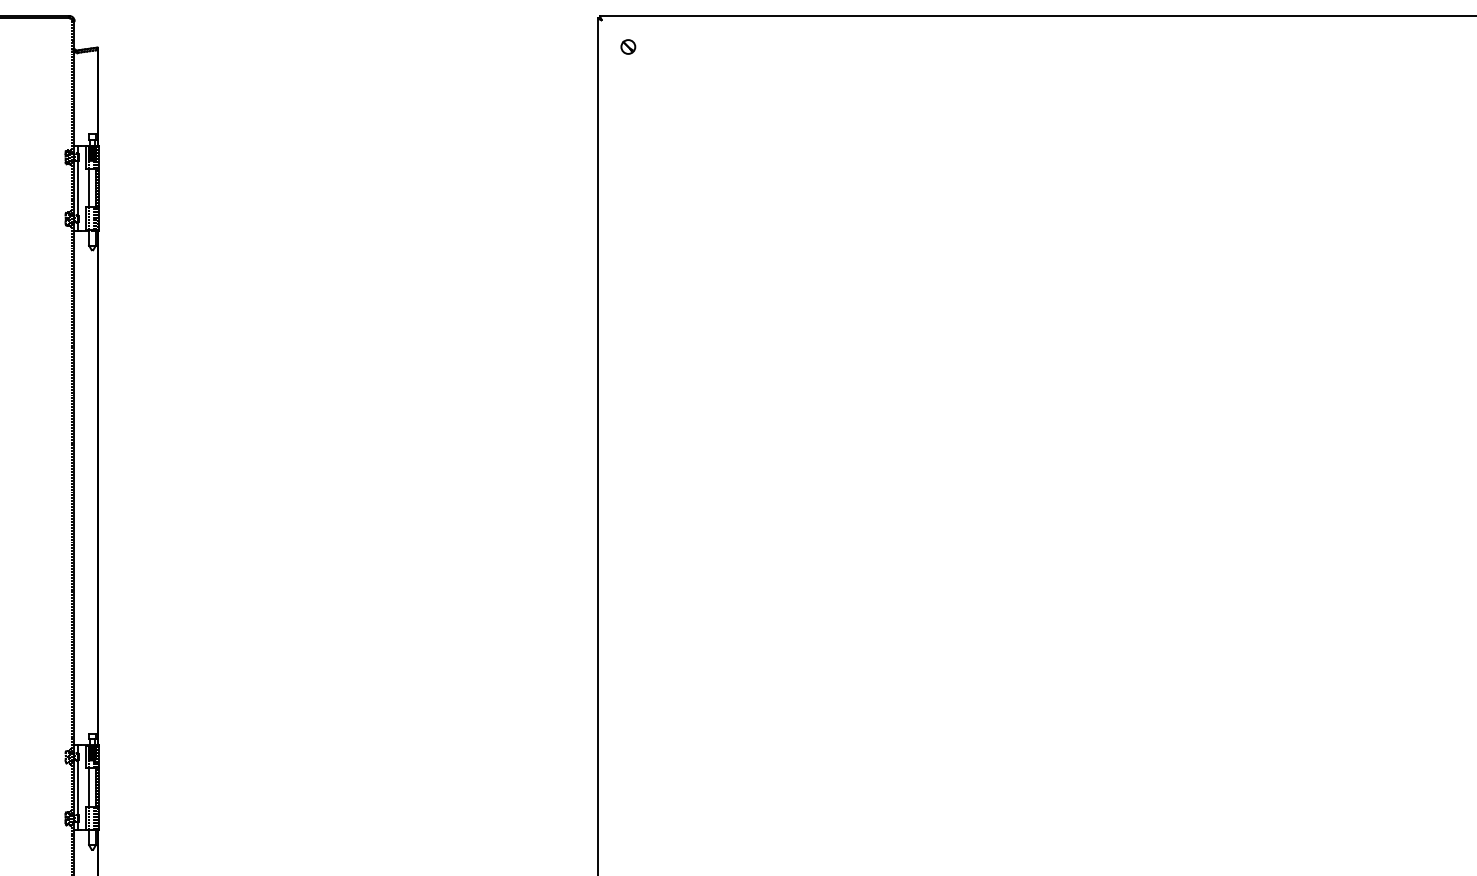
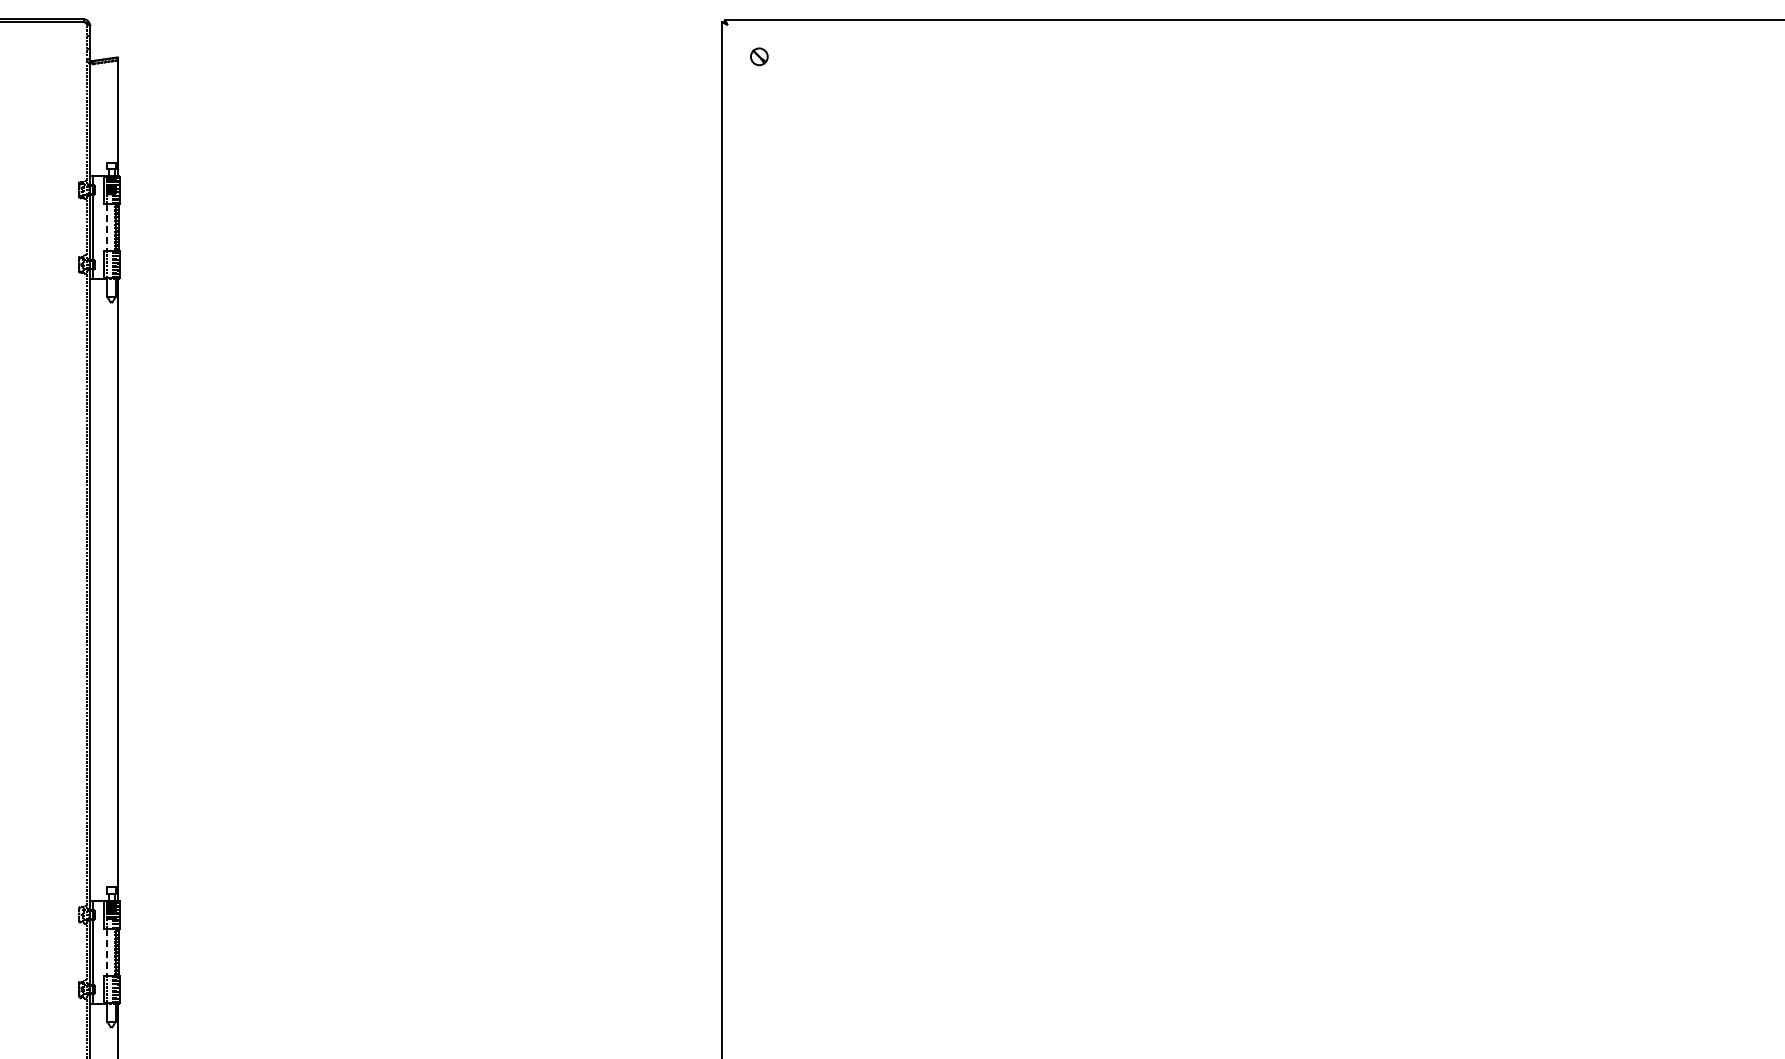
line: (89, 188) -> (107, 227), solid -> dashed
line: (89, 787) -> (107, 952), solid -> dashed

